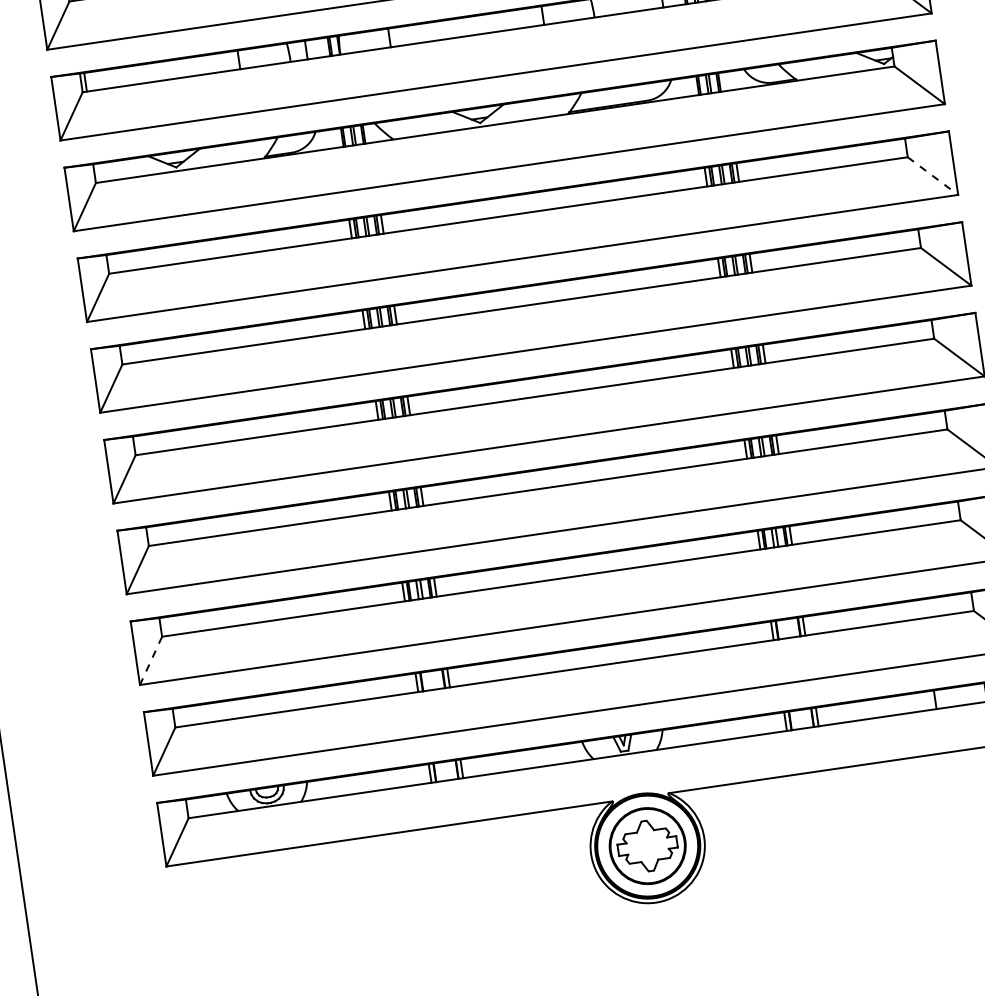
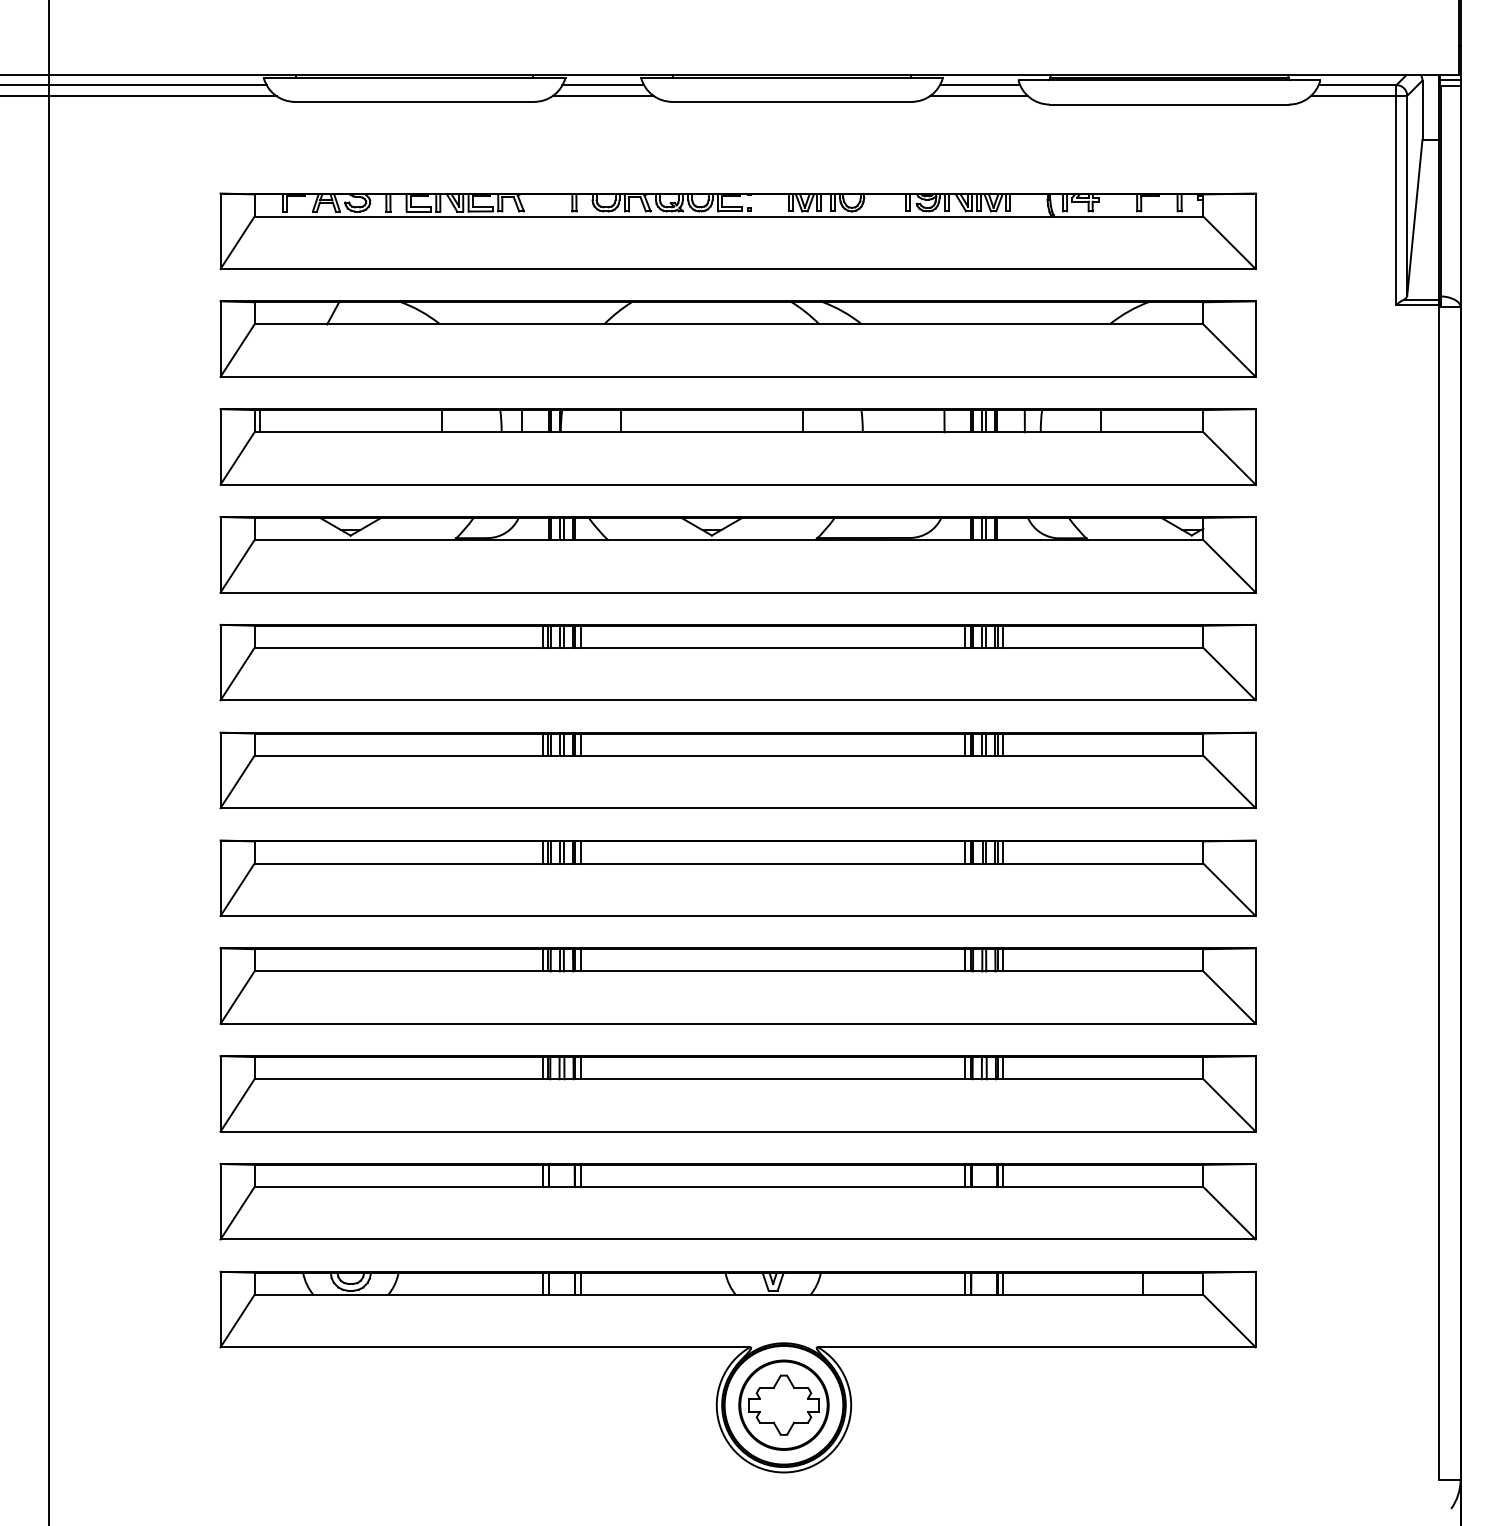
line: (932, 176) -> (1229, 674), dashed -> solid
line: (151, 660) -> (237, 1105), dashed -> solid

